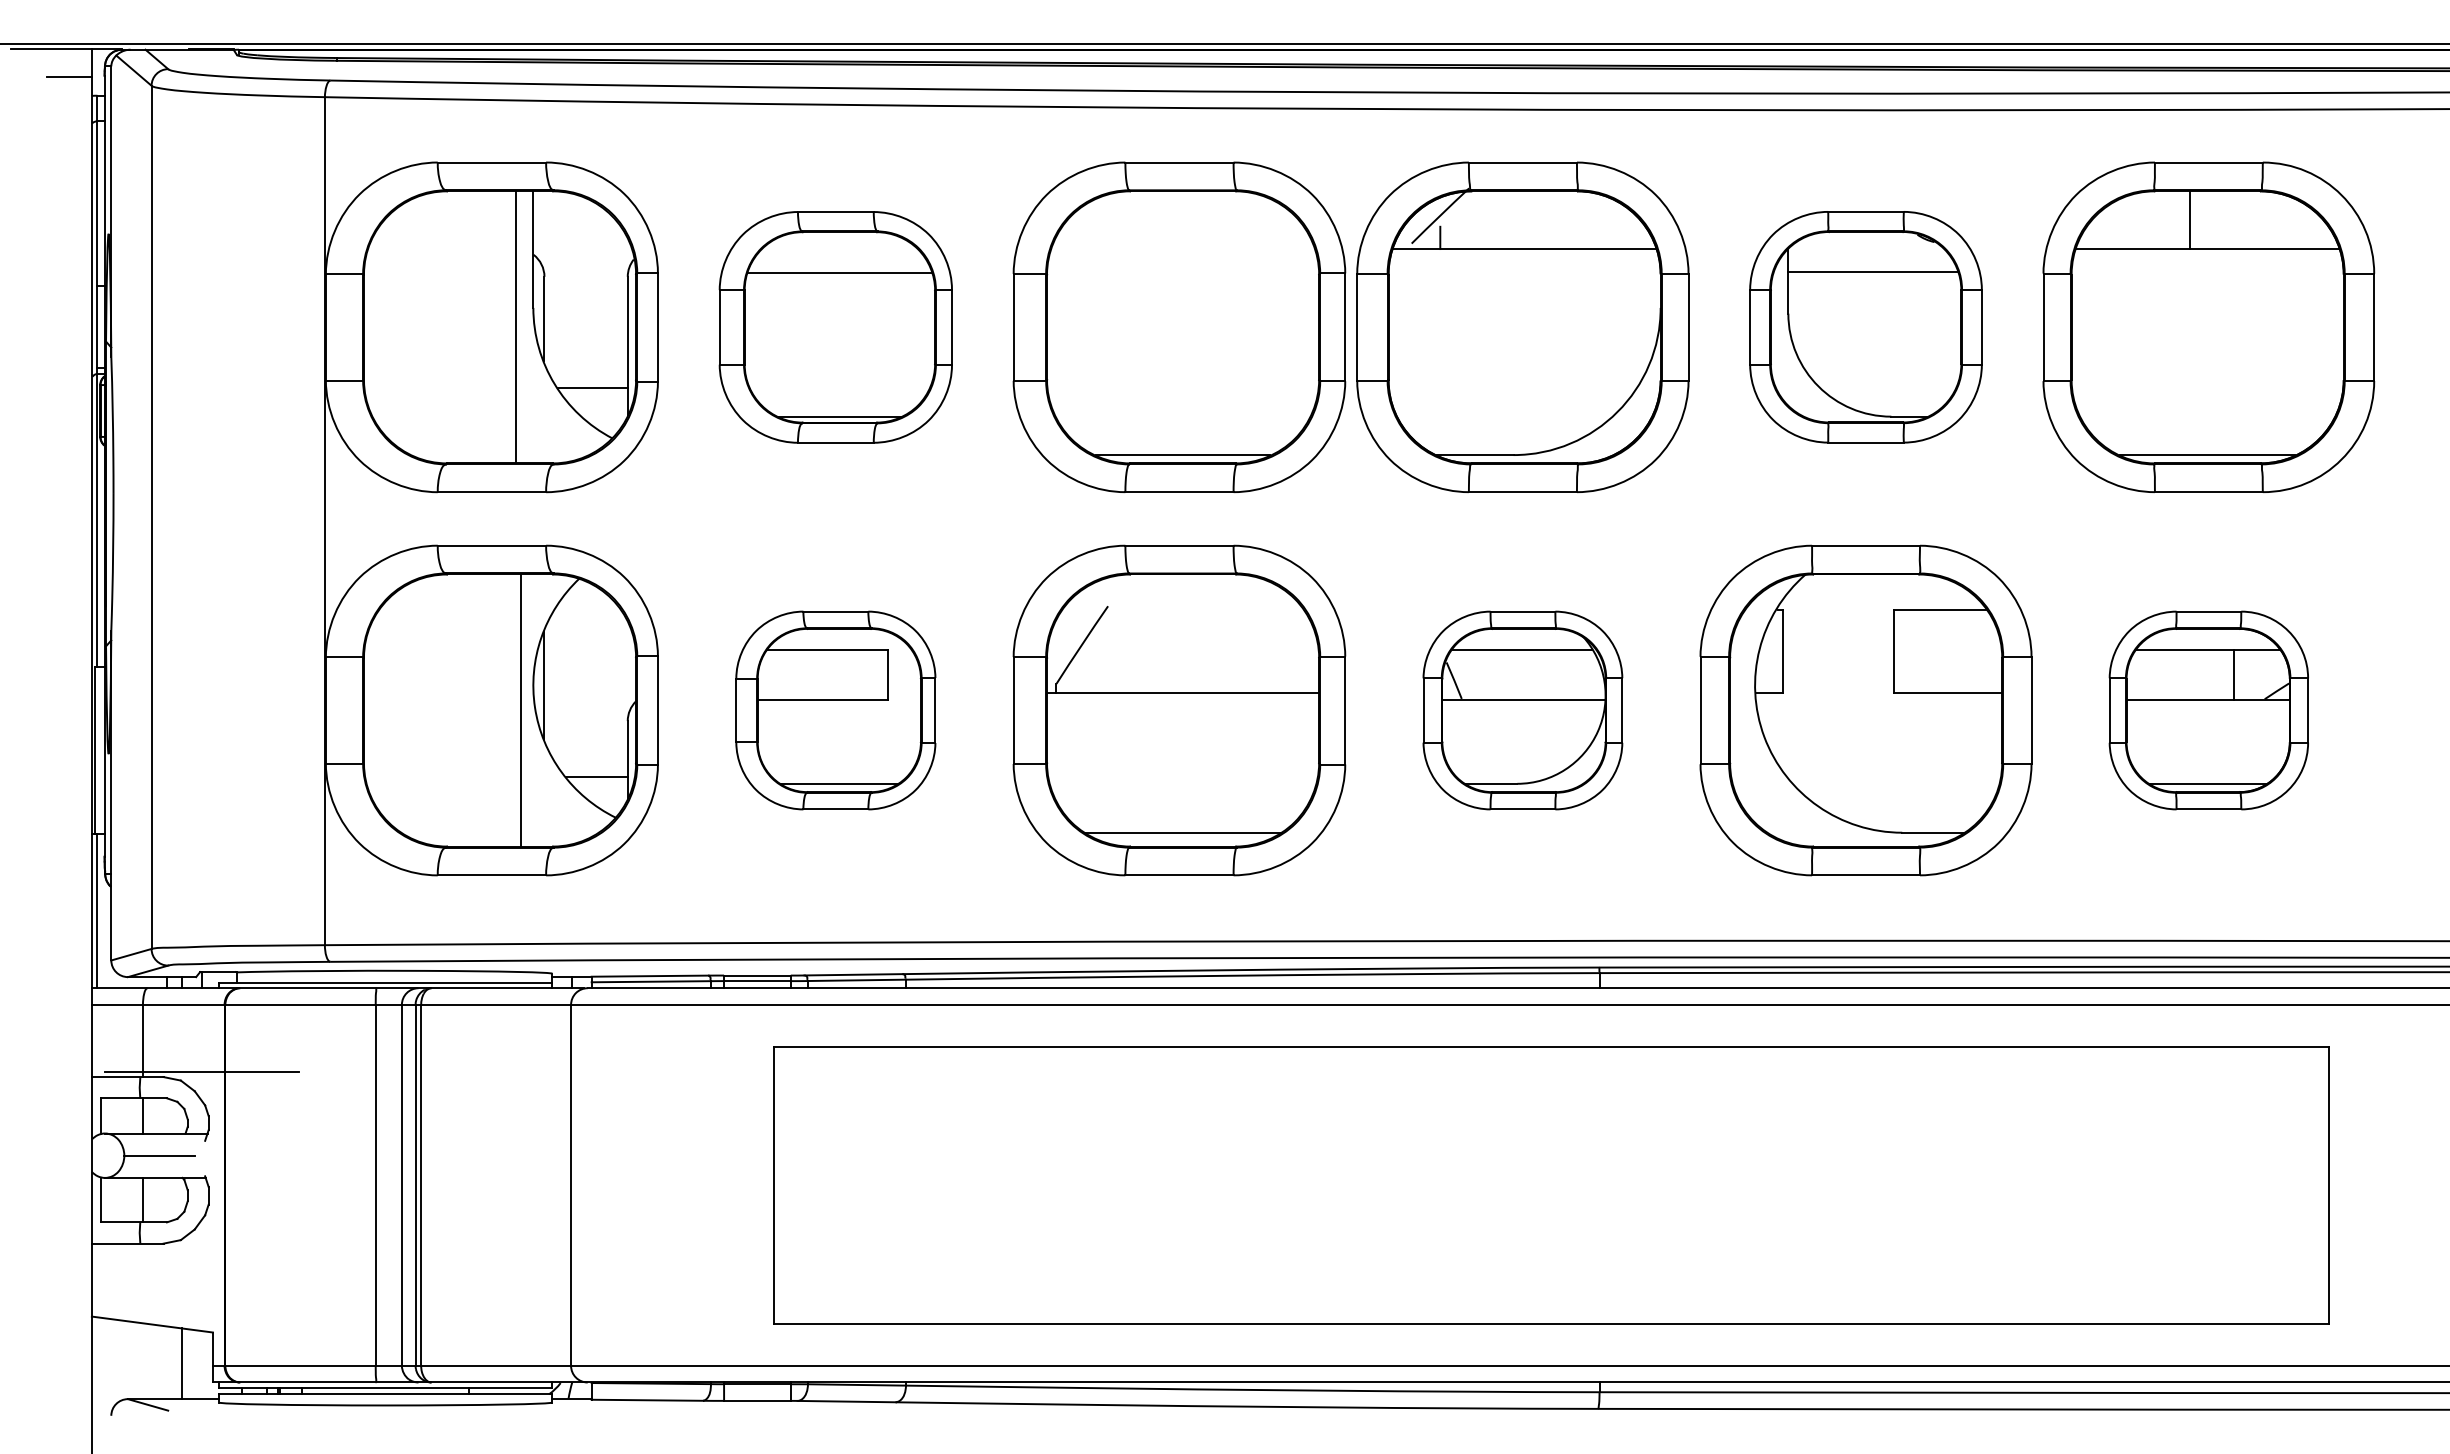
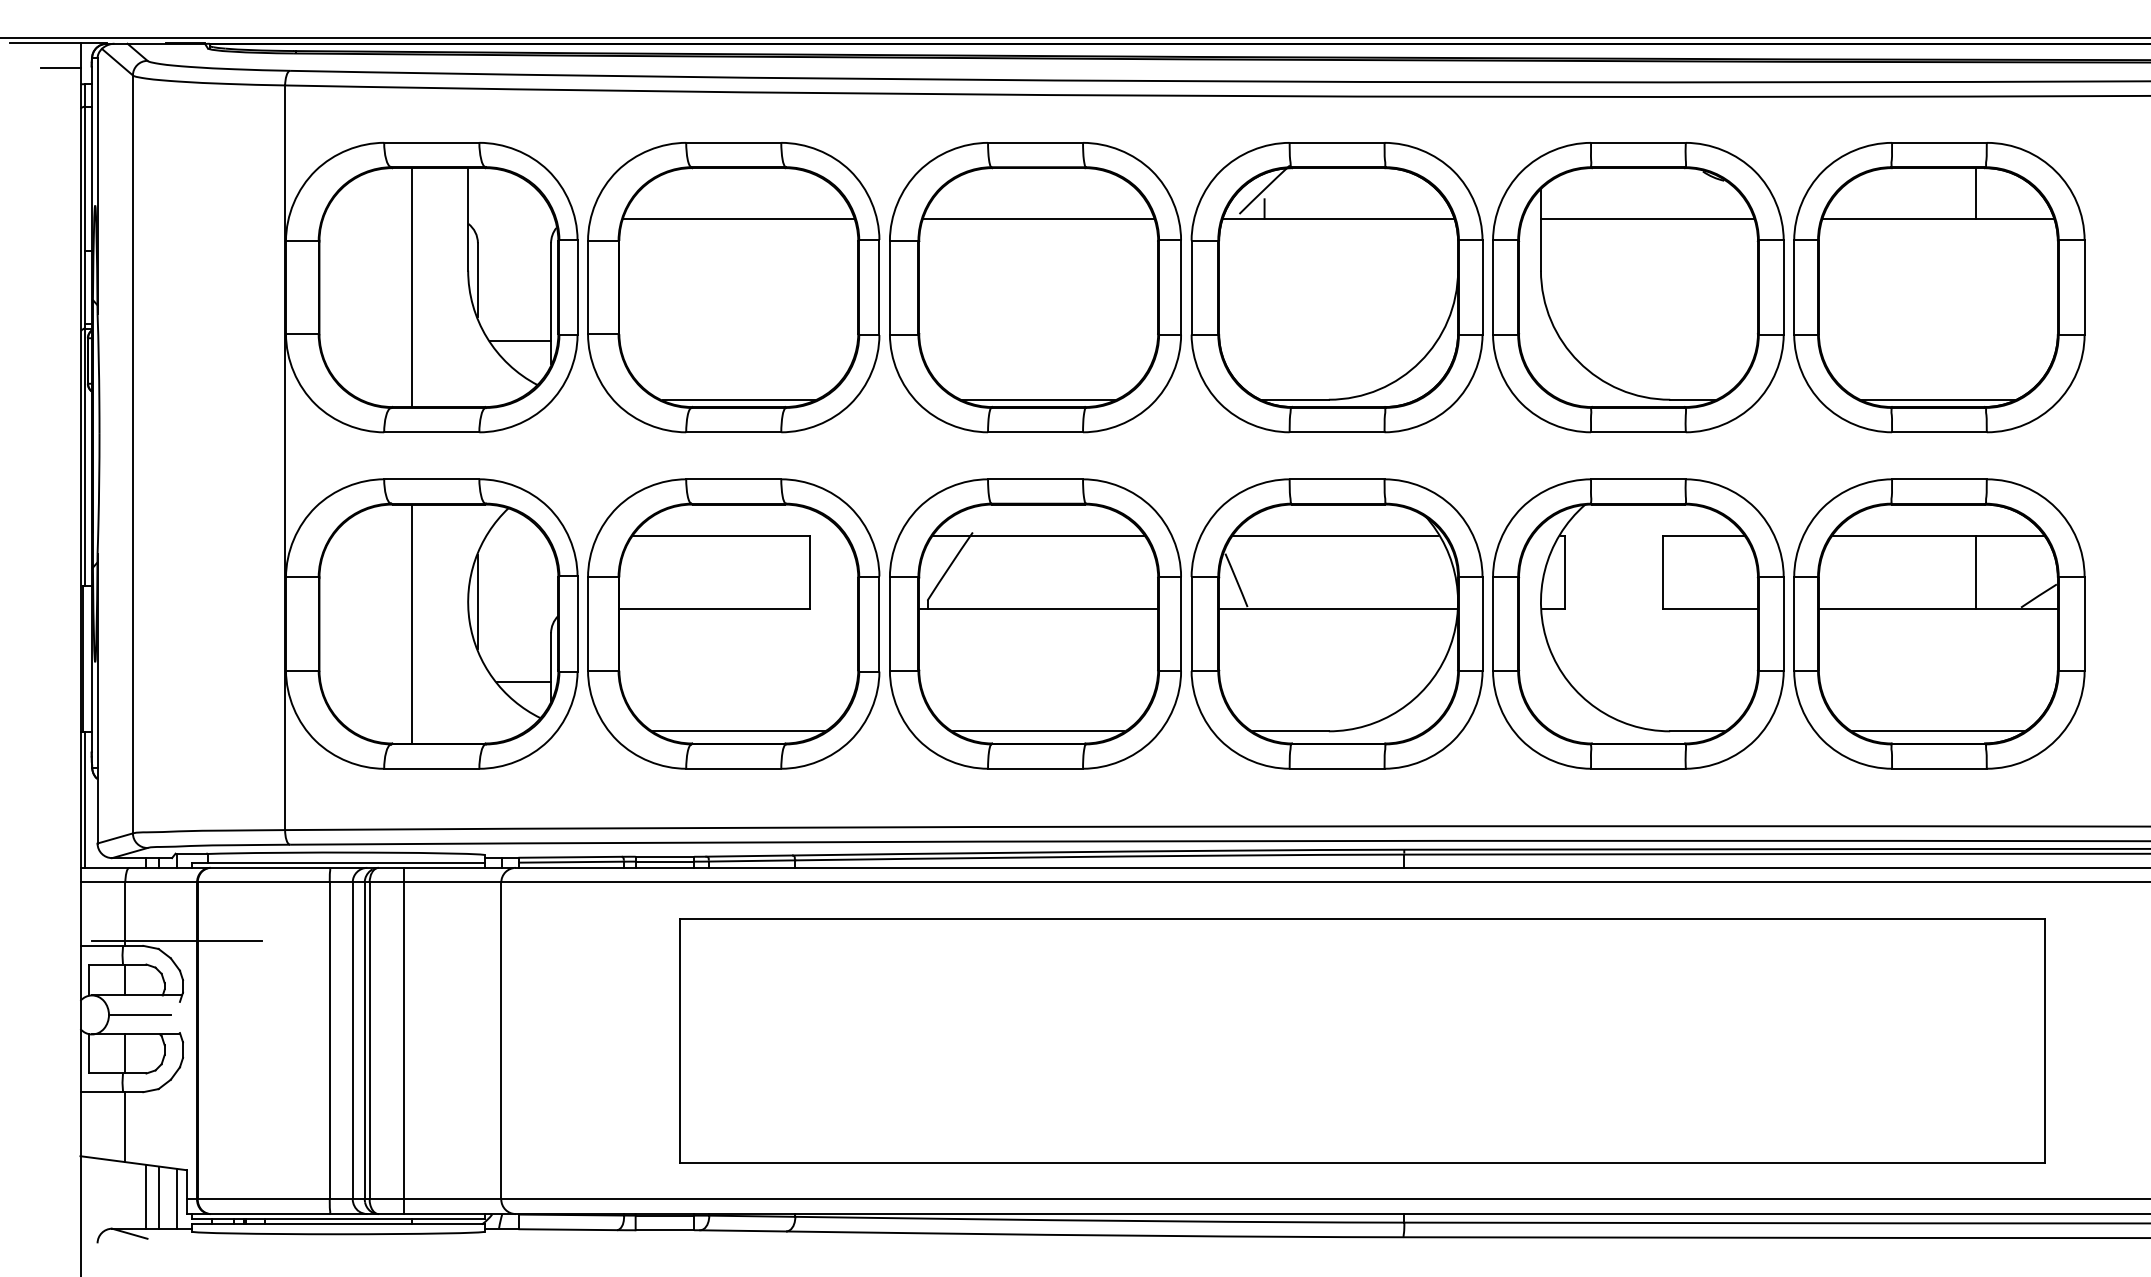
line: (2189, 220) -> (1975, 193), moved
line: (1183, 249) -> (1039, 219), added
part: (1865, 326) -> (1637, 286), size x1.43
line: (515, 327) -> (411, 287), moved
part: (835, 327) -> (733, 287), size x1.43
line: (1182, 610) -> (1038, 536), added
line: (520, 710) -> (411, 624), moved
part: (835, 710) -> (733, 624), size x1.67
part: (1522, 710) -> (1336, 624), size x1.67
part: (2208, 710) -> (1939, 624), size x1.67
line: (460, 1185) -> (404, 1041), added
line: (142, 1283) -> (124, 1127), added
line: (166, 1362) -> (146, 1196), added
line: (201, 1365) -> (176, 1199), added

